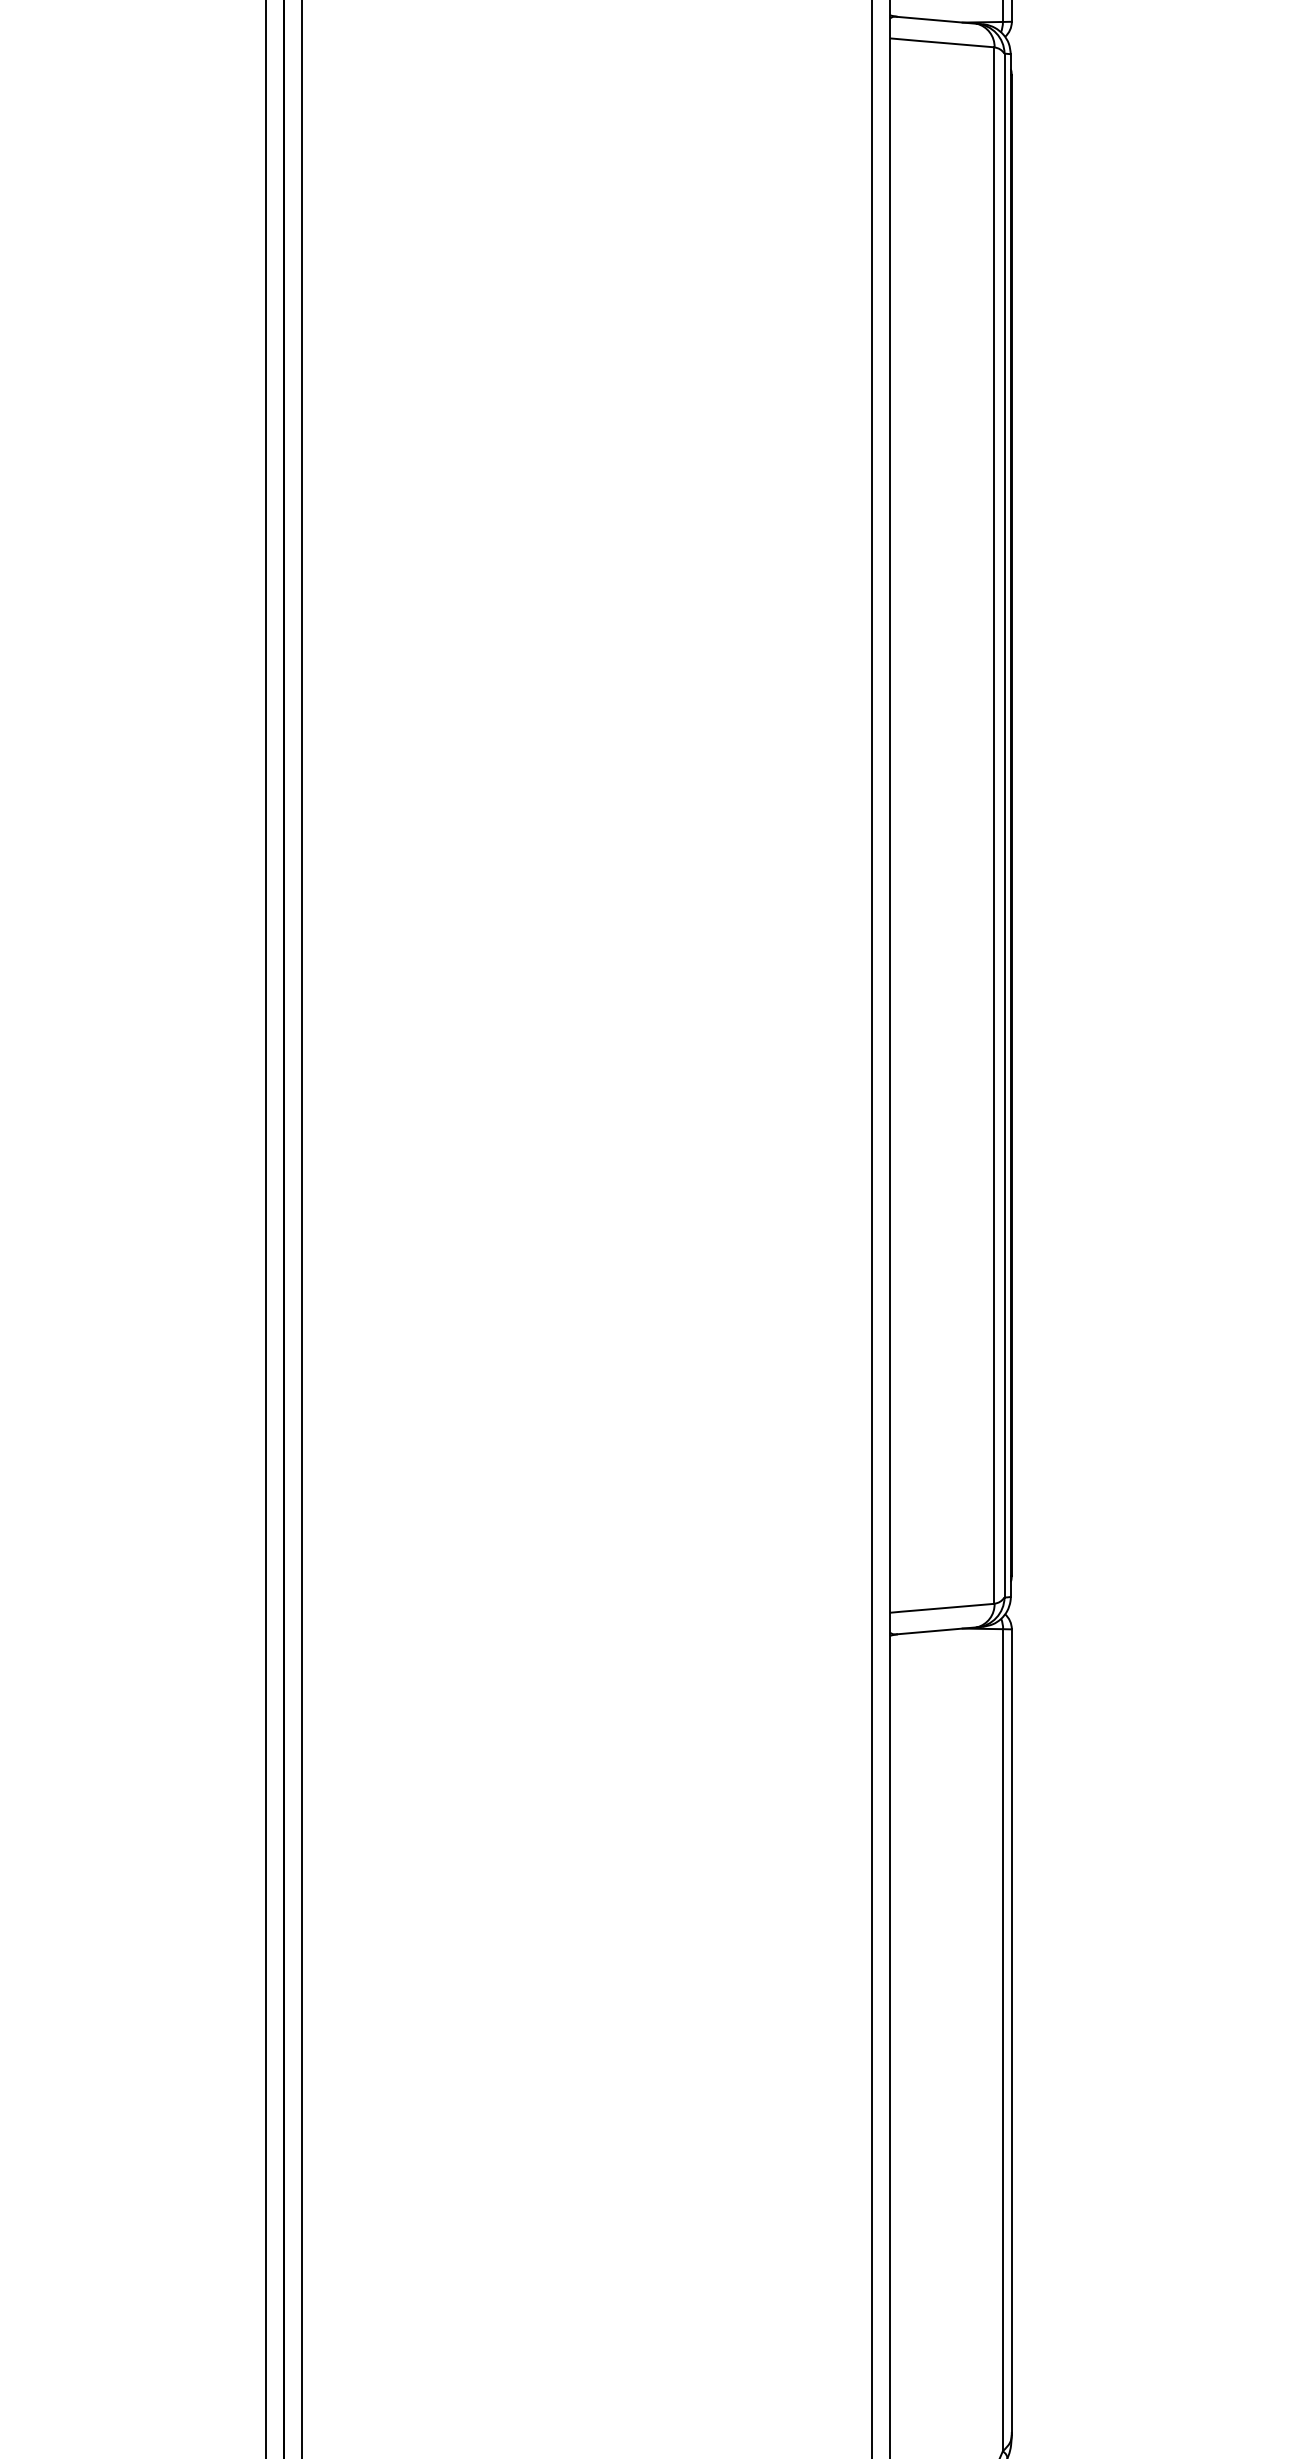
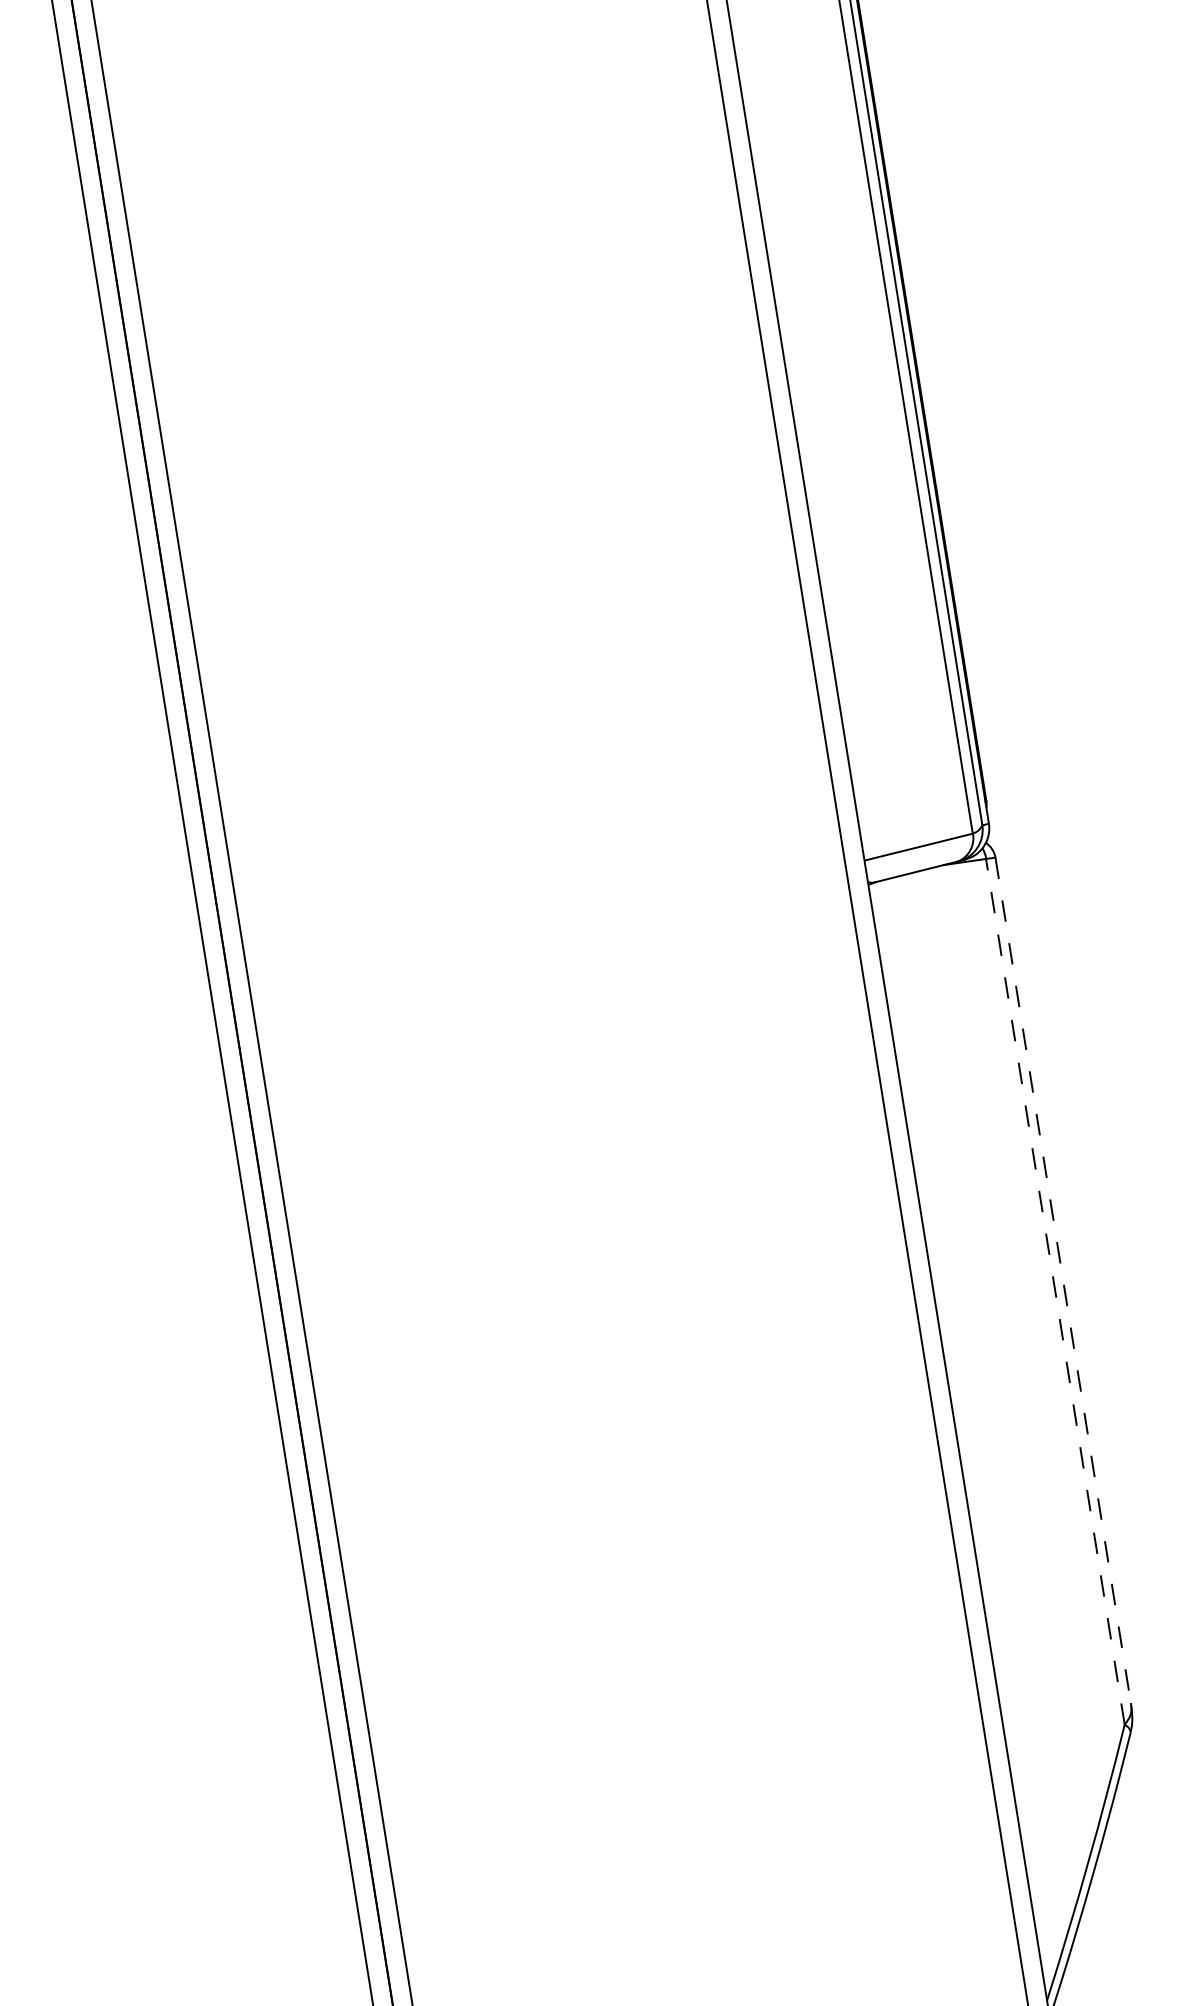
line: (1011, 2032) -> (1063, 1282), solid -> dashed
line: (1002, 2039) -> (1054, 1291), solid -> dashed

